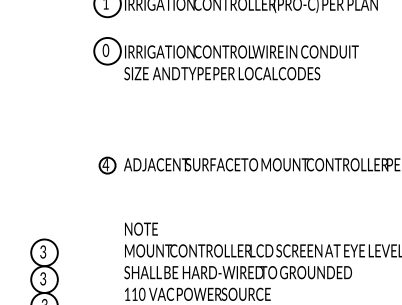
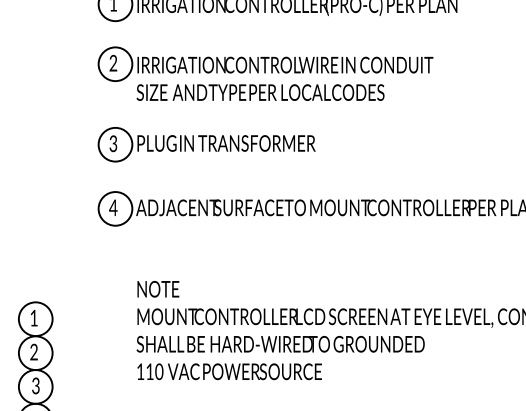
text: (106, 50) -> (113, 63), 0 -> 2
part: (179, 114) -> (206, 144), added
circle: (107, 165) -> (115, 208), size x1.67
text: (42, 251) -> (33, 317), 3 -> 1
text: (42, 280) -> (33, 354), 3 -> 2

